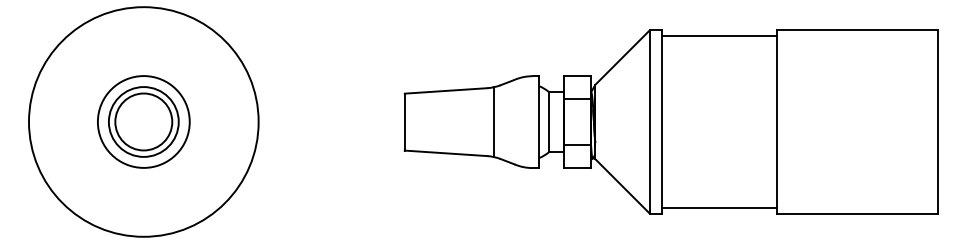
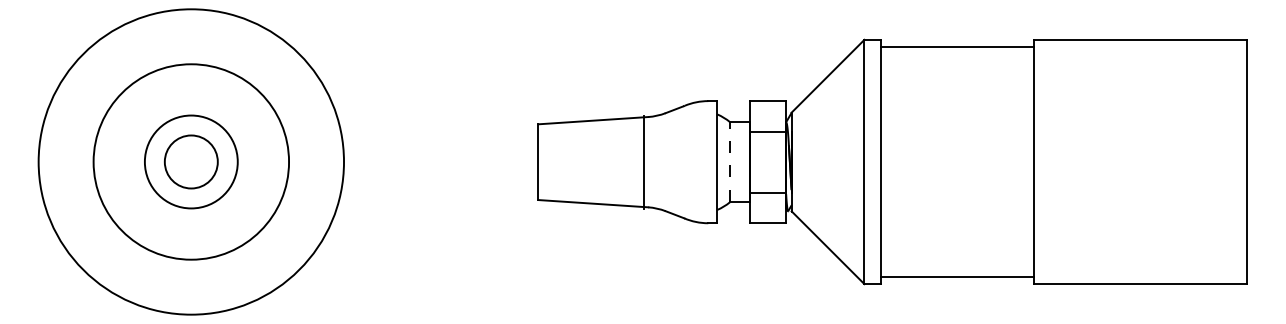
circle: (143, 121) -> (190, 161), size x0.7
circle: (143, 121) -> (190, 161), size x1.6
line: (494, 122) -> (644, 162), moved
line: (548, 122) -> (729, 162), solid -> dashed

